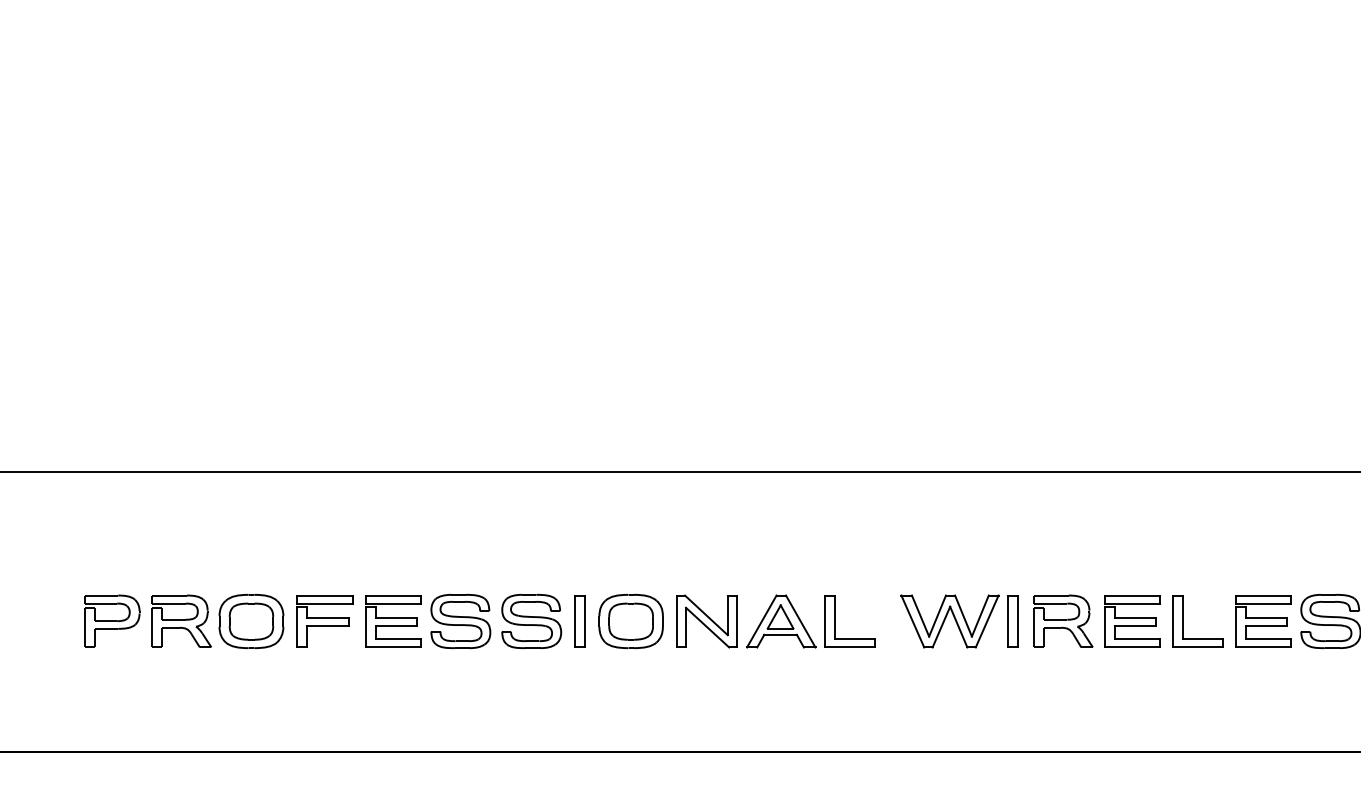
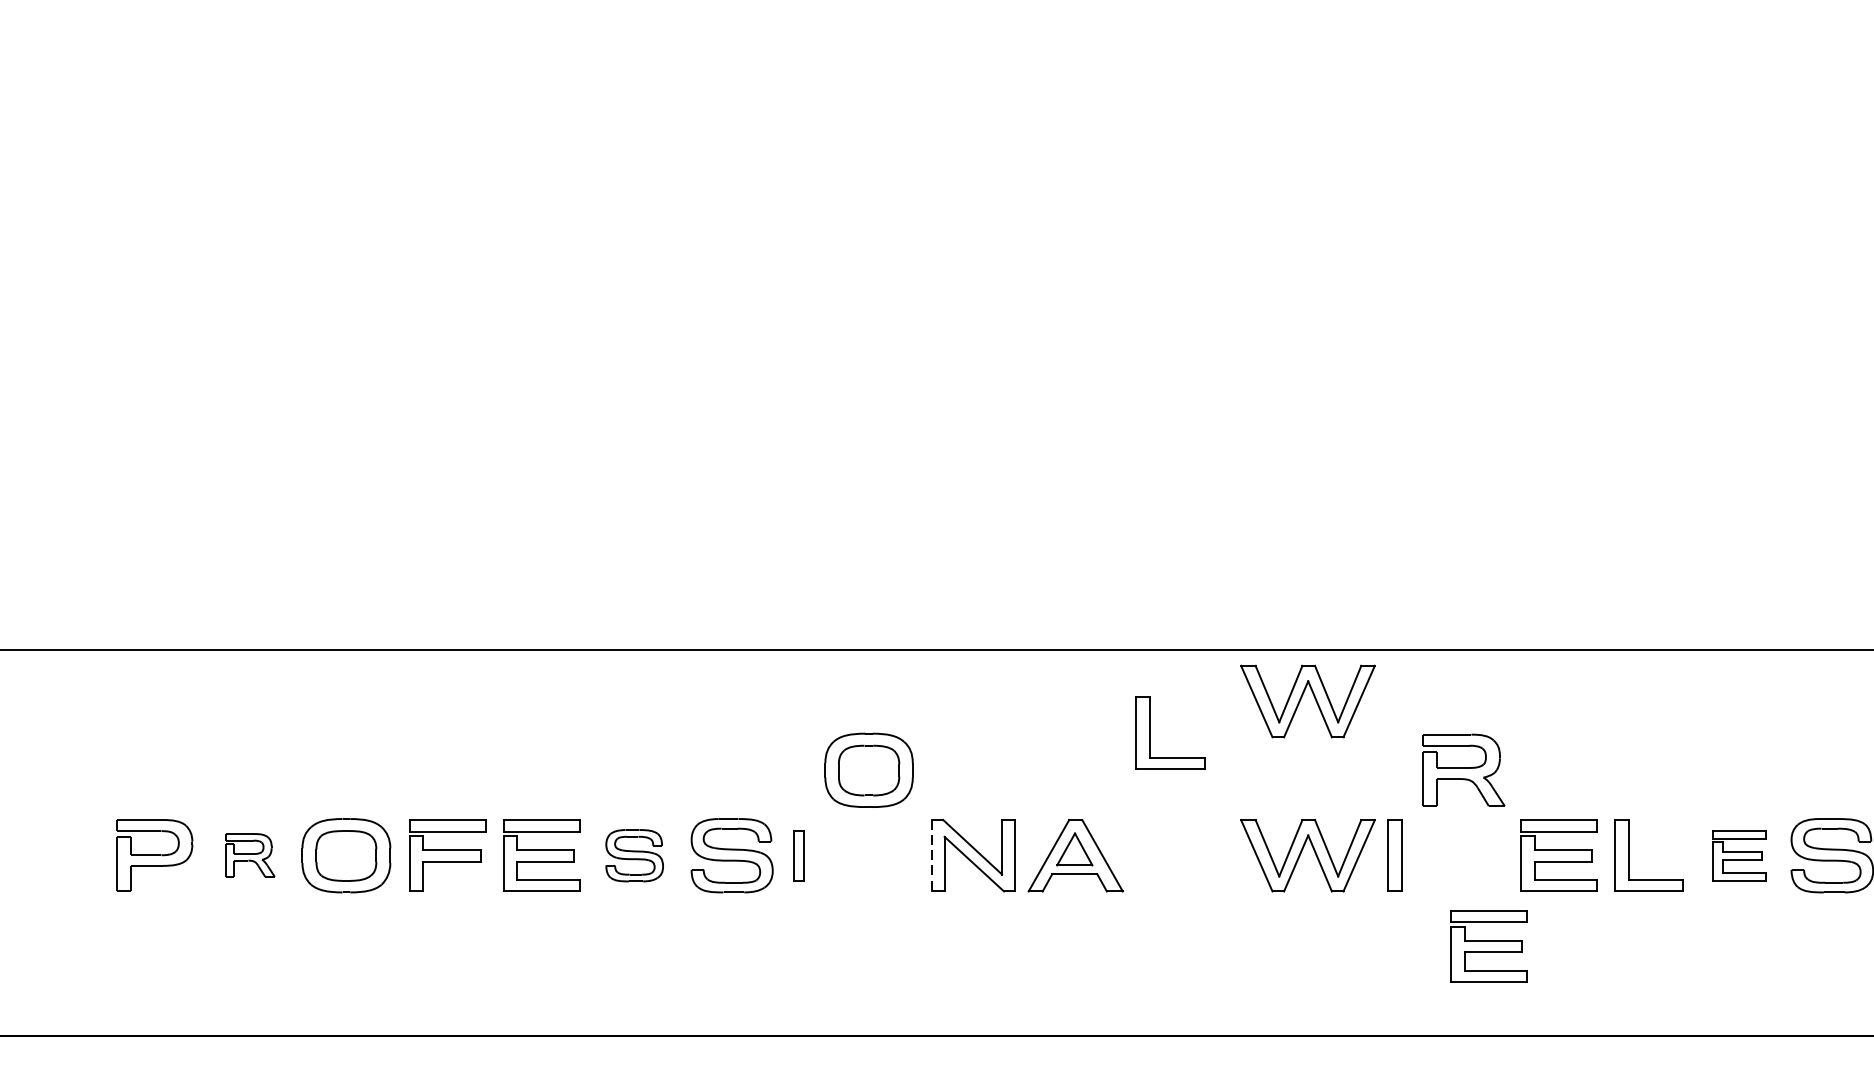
part: (949, 509) -> (1307, 701), added
part: (181, 620) -> (250, 854), size x0.6
part: (1063, 620) -> (1464, 769), moved
part: (460, 621) -> (634, 855), size x0.7
part: (579, 621) -> (797, 855), size x0.7
part: (630, 621) -> (868, 770), moved
line: (676, 621) -> (931, 855), solid -> dashed
part: (835, 621) -> (1150, 733), moved
part: (1263, 621) -> (1739, 855), size x0.7
part: (1081, 687) -> (1489, 946), added

